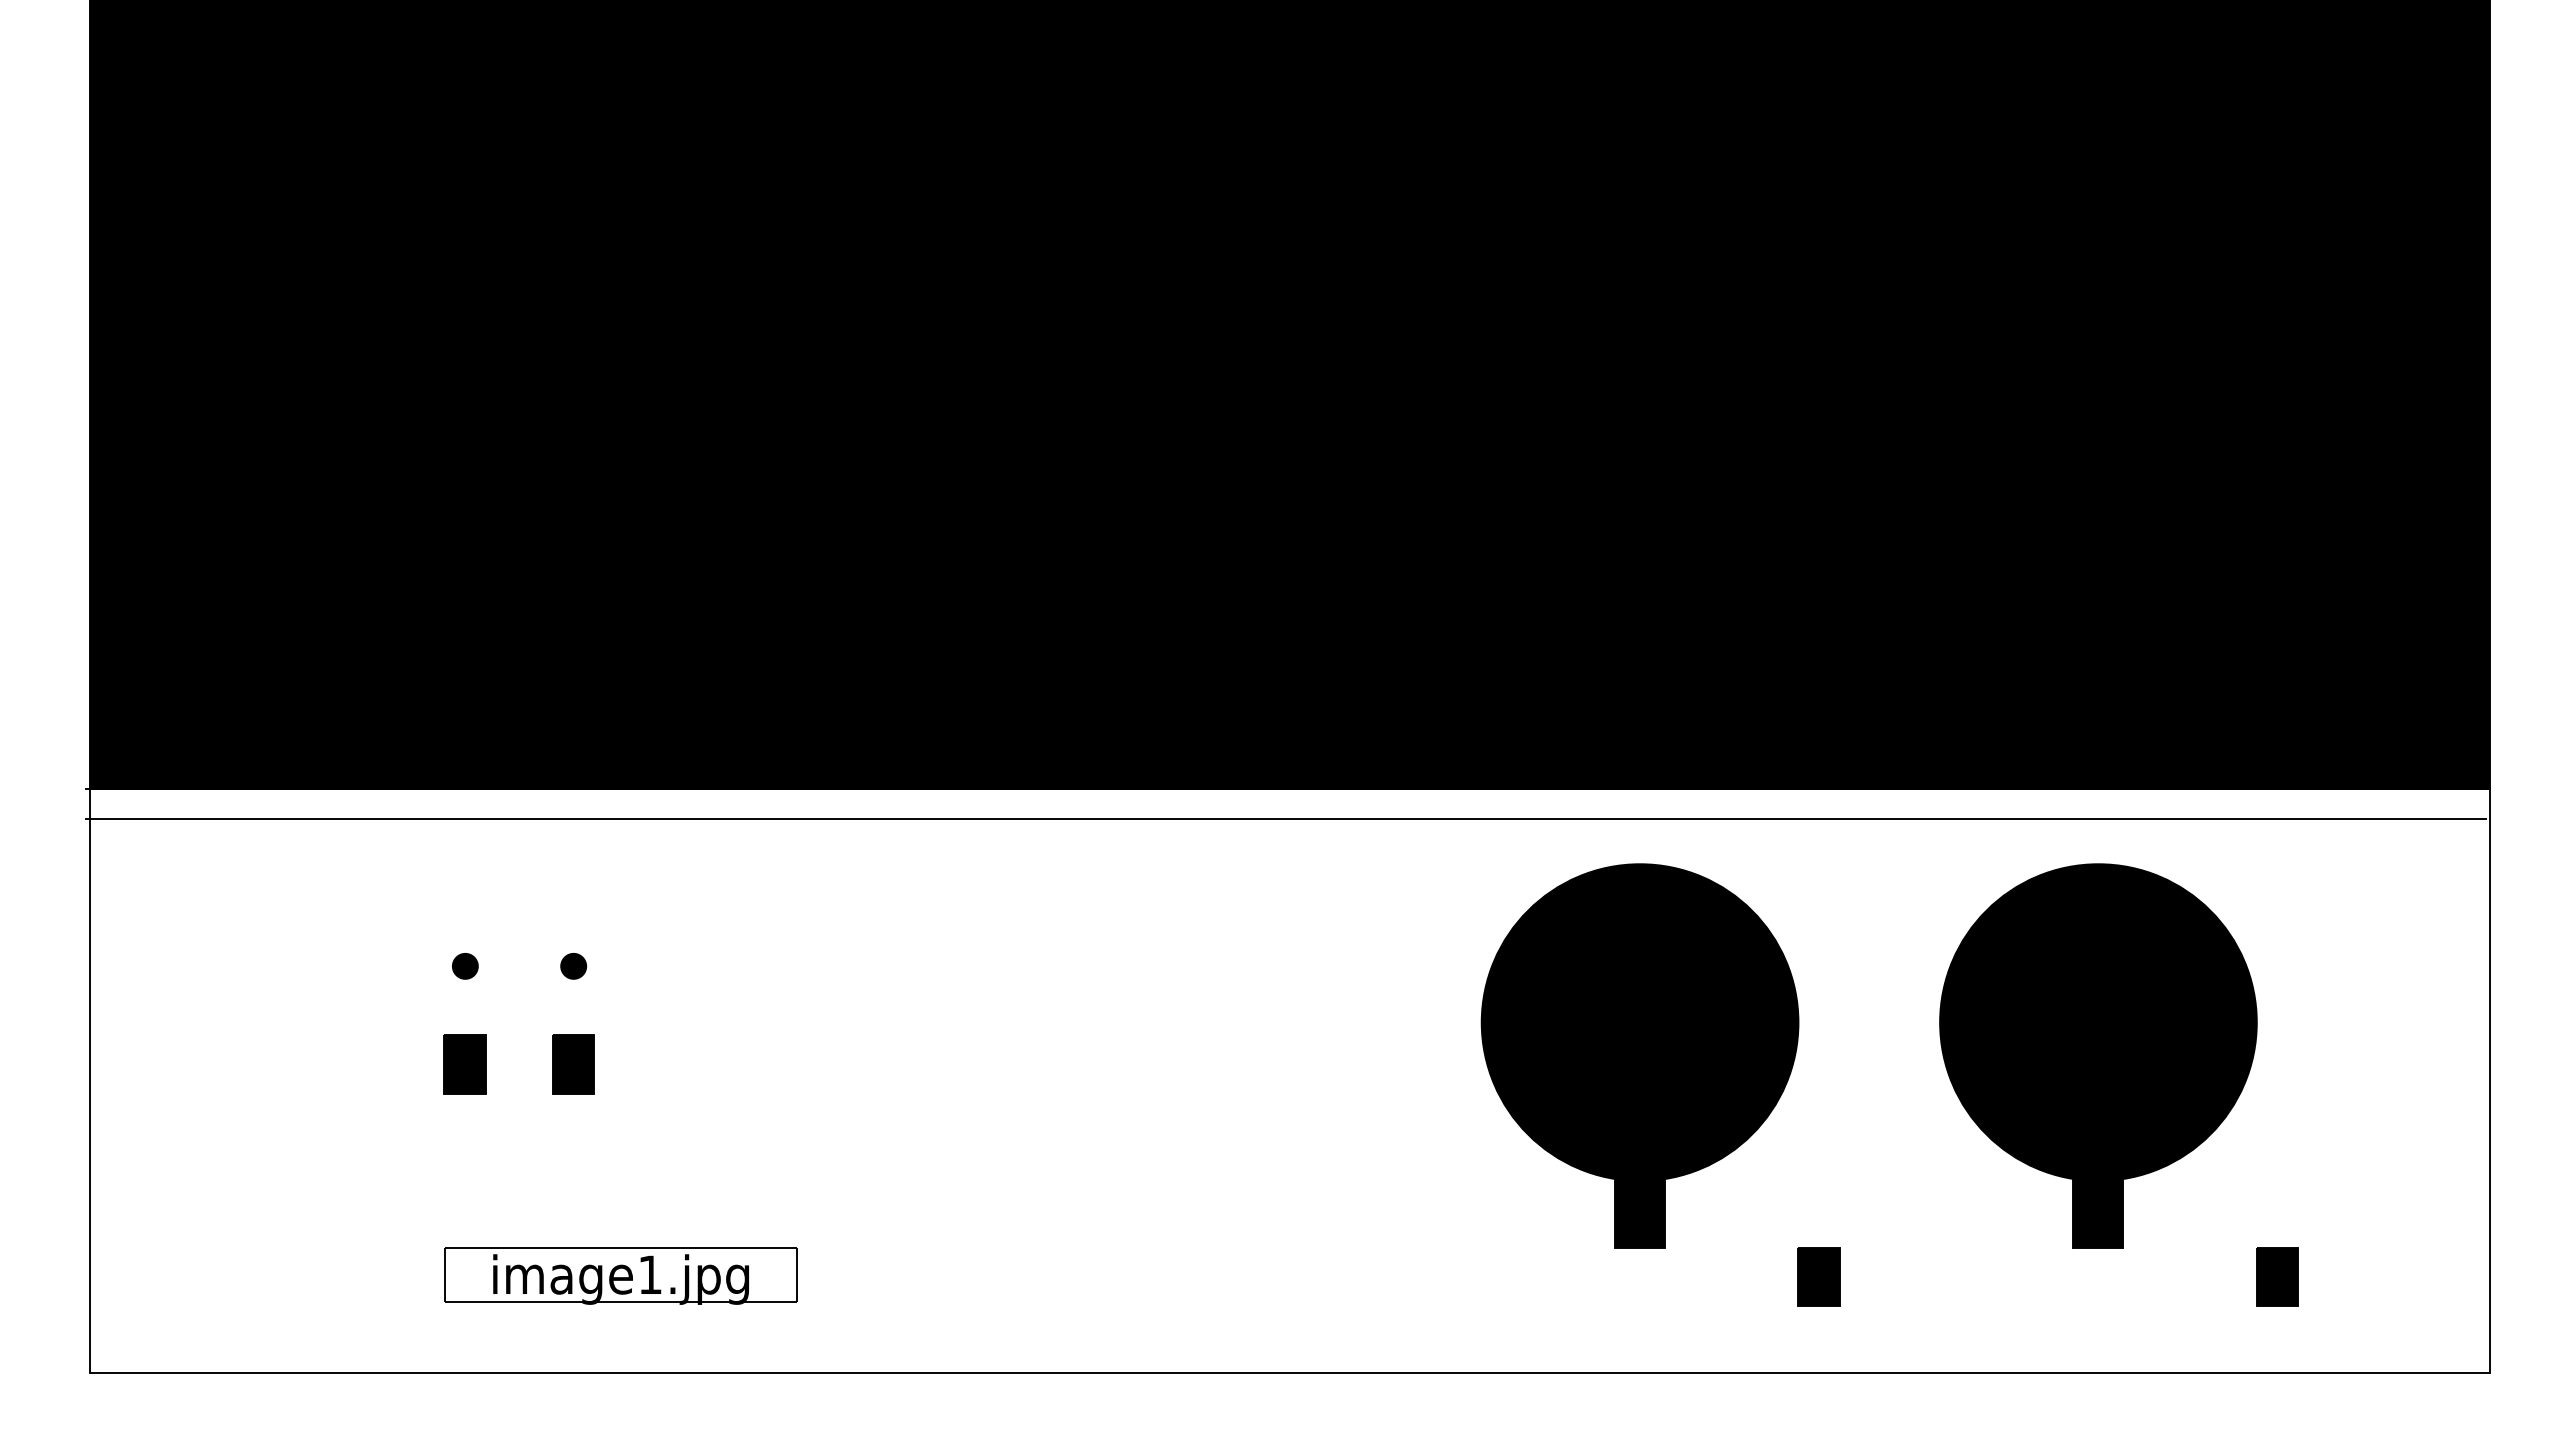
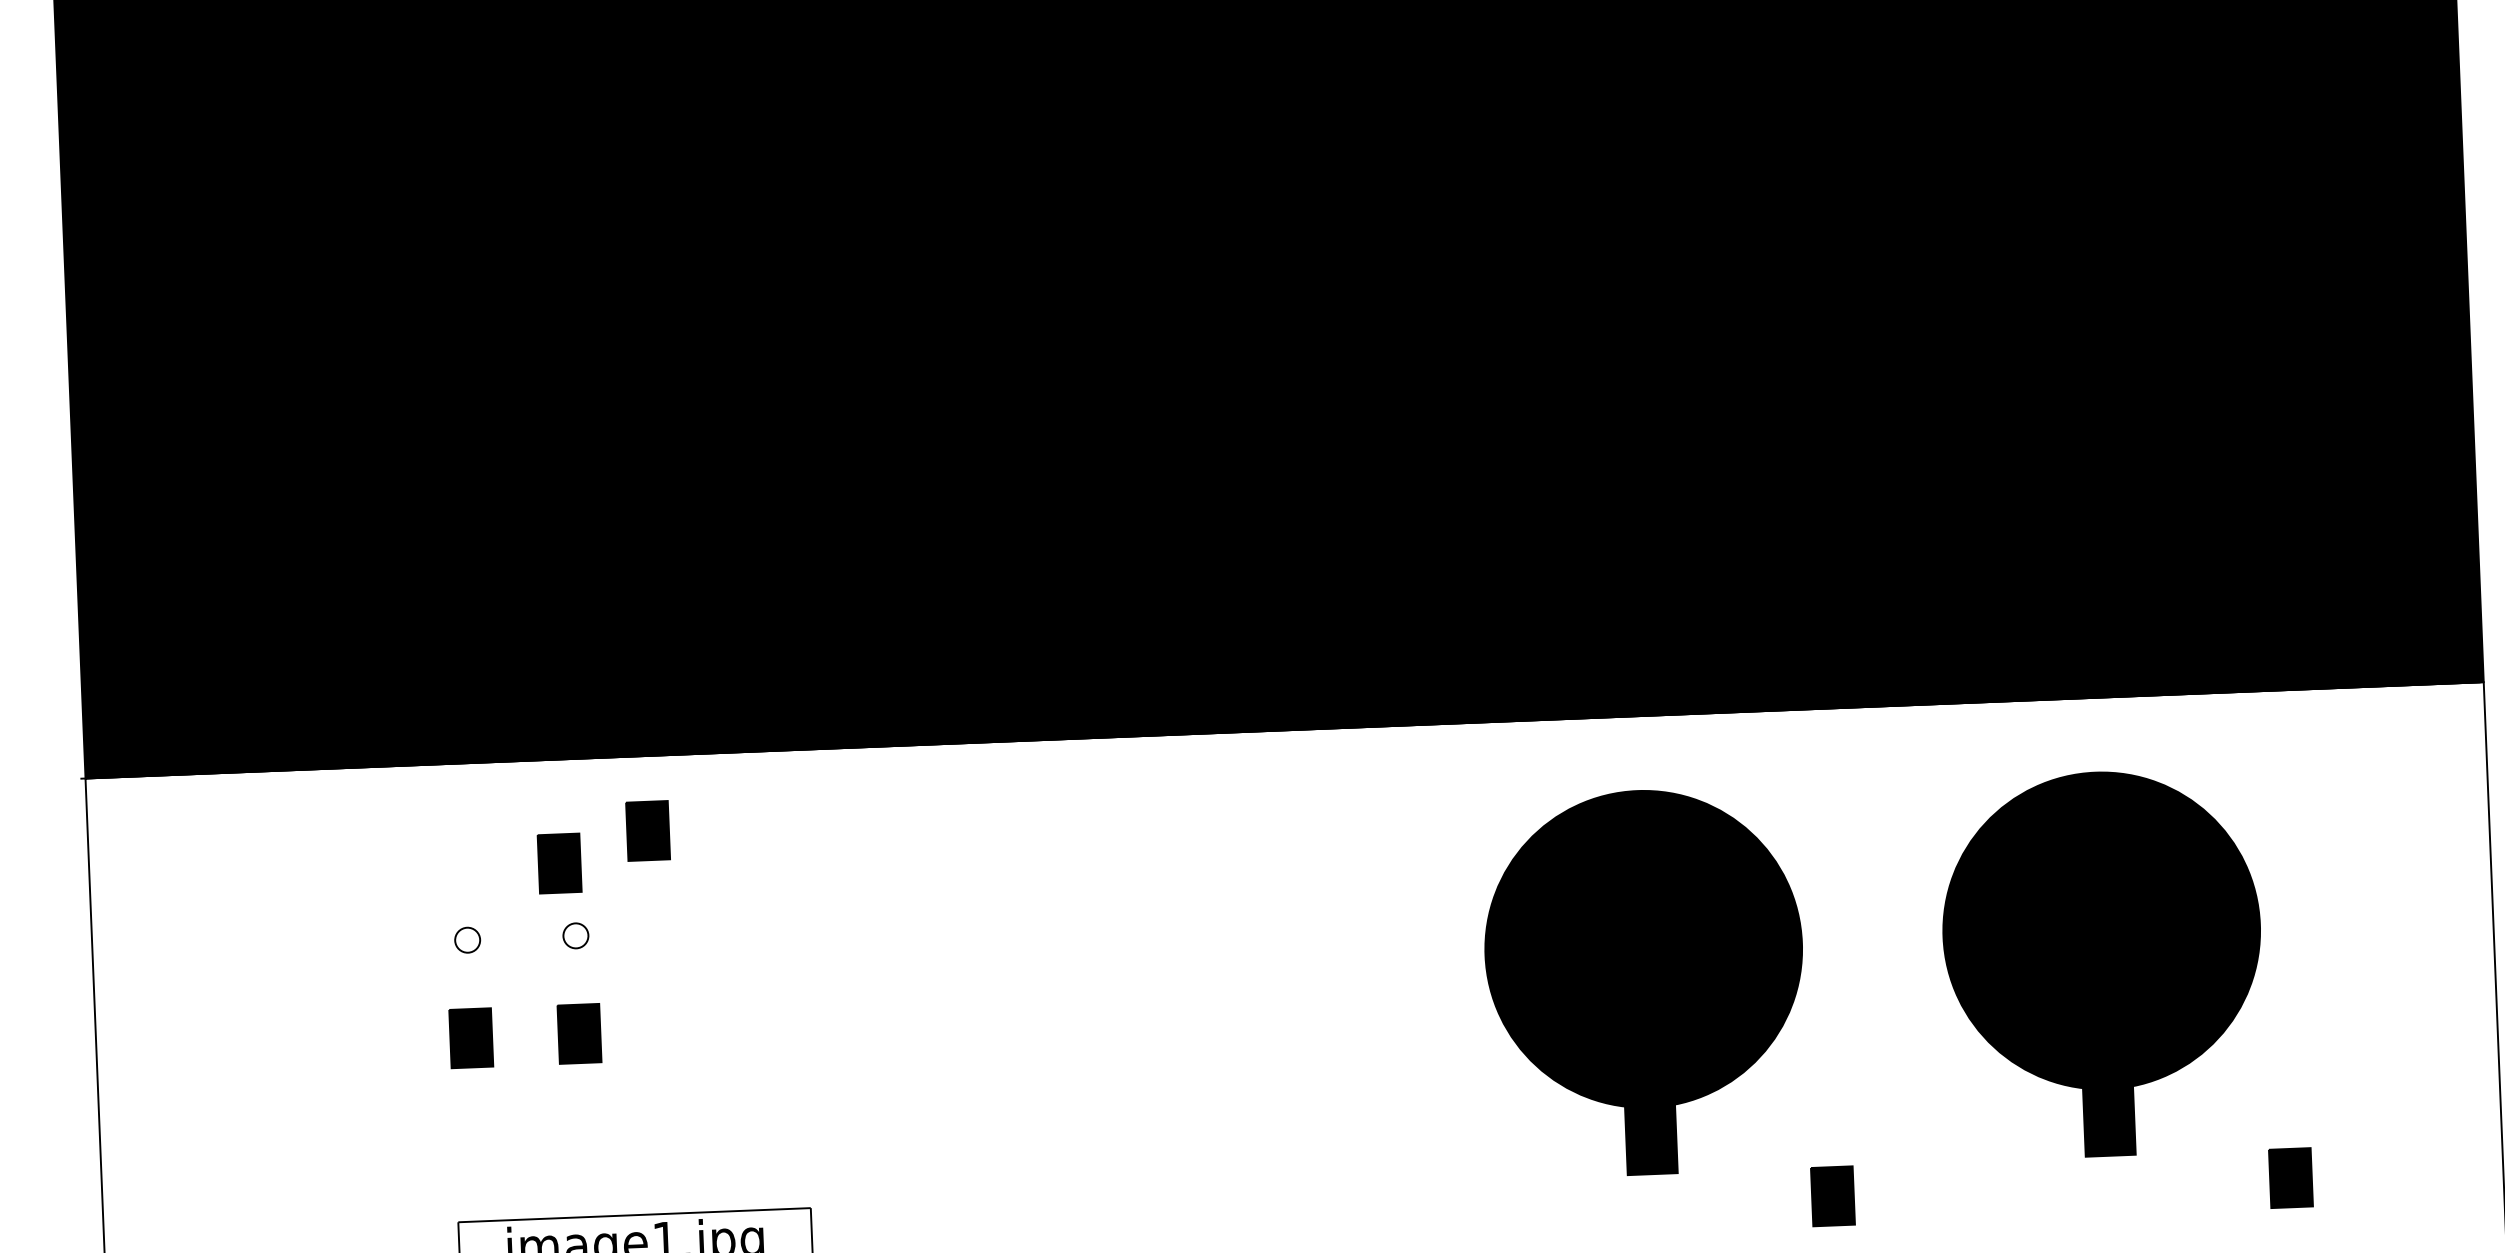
line: (1285, 818) -> (1281, 759), removed
part: (649, 864) -> (647, 831), added
part: (560, 893) -> (559, 863), added
fill: (464, 965) -> (466, 939), removed
fill: (573, 965) -> (575, 935), removed

